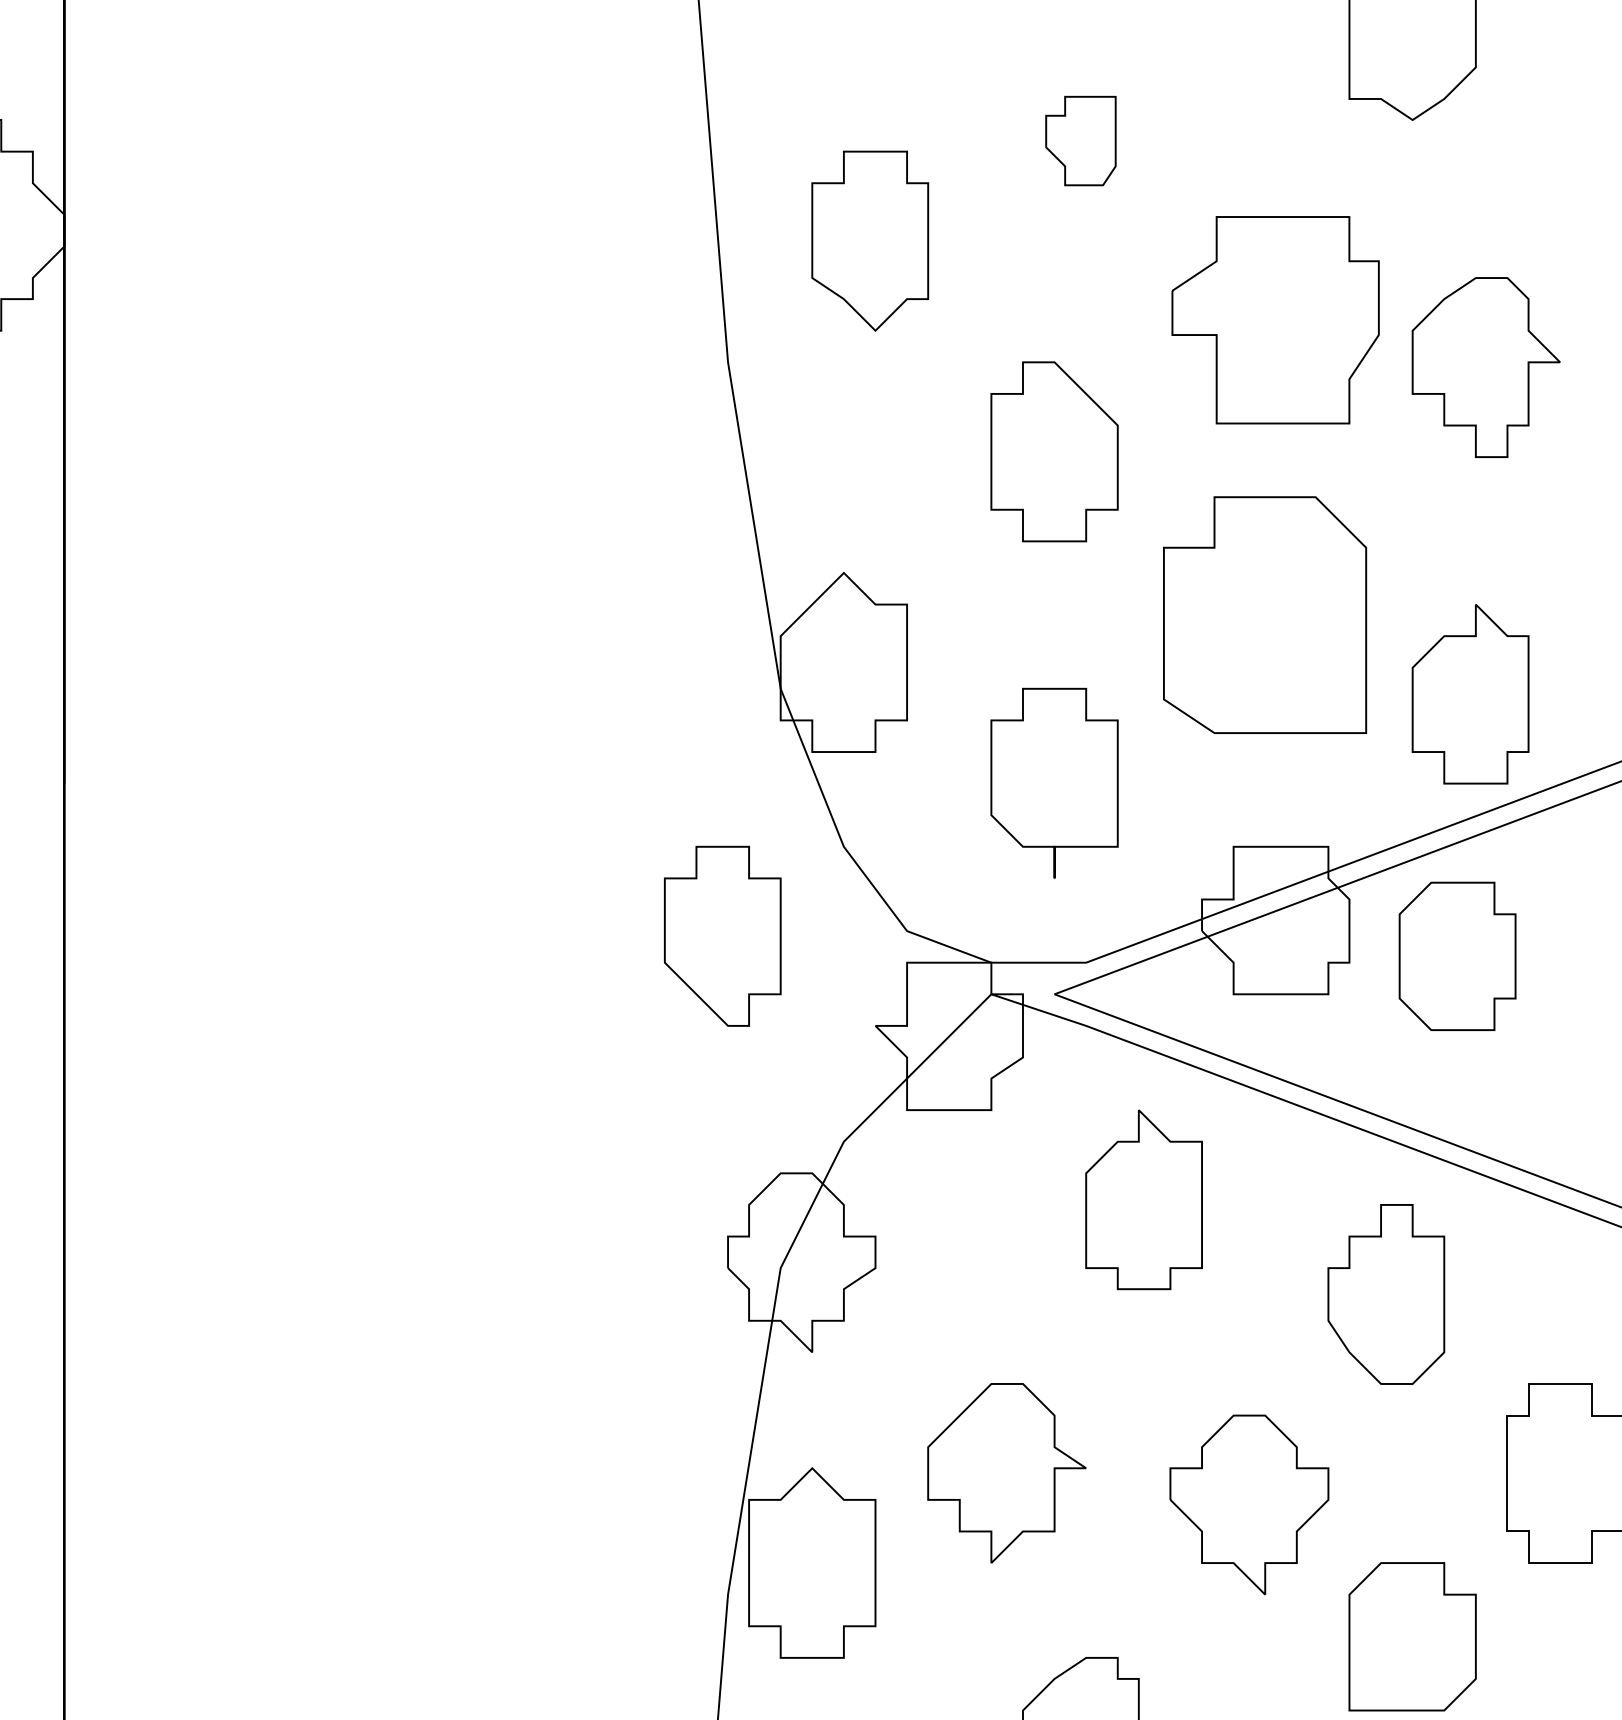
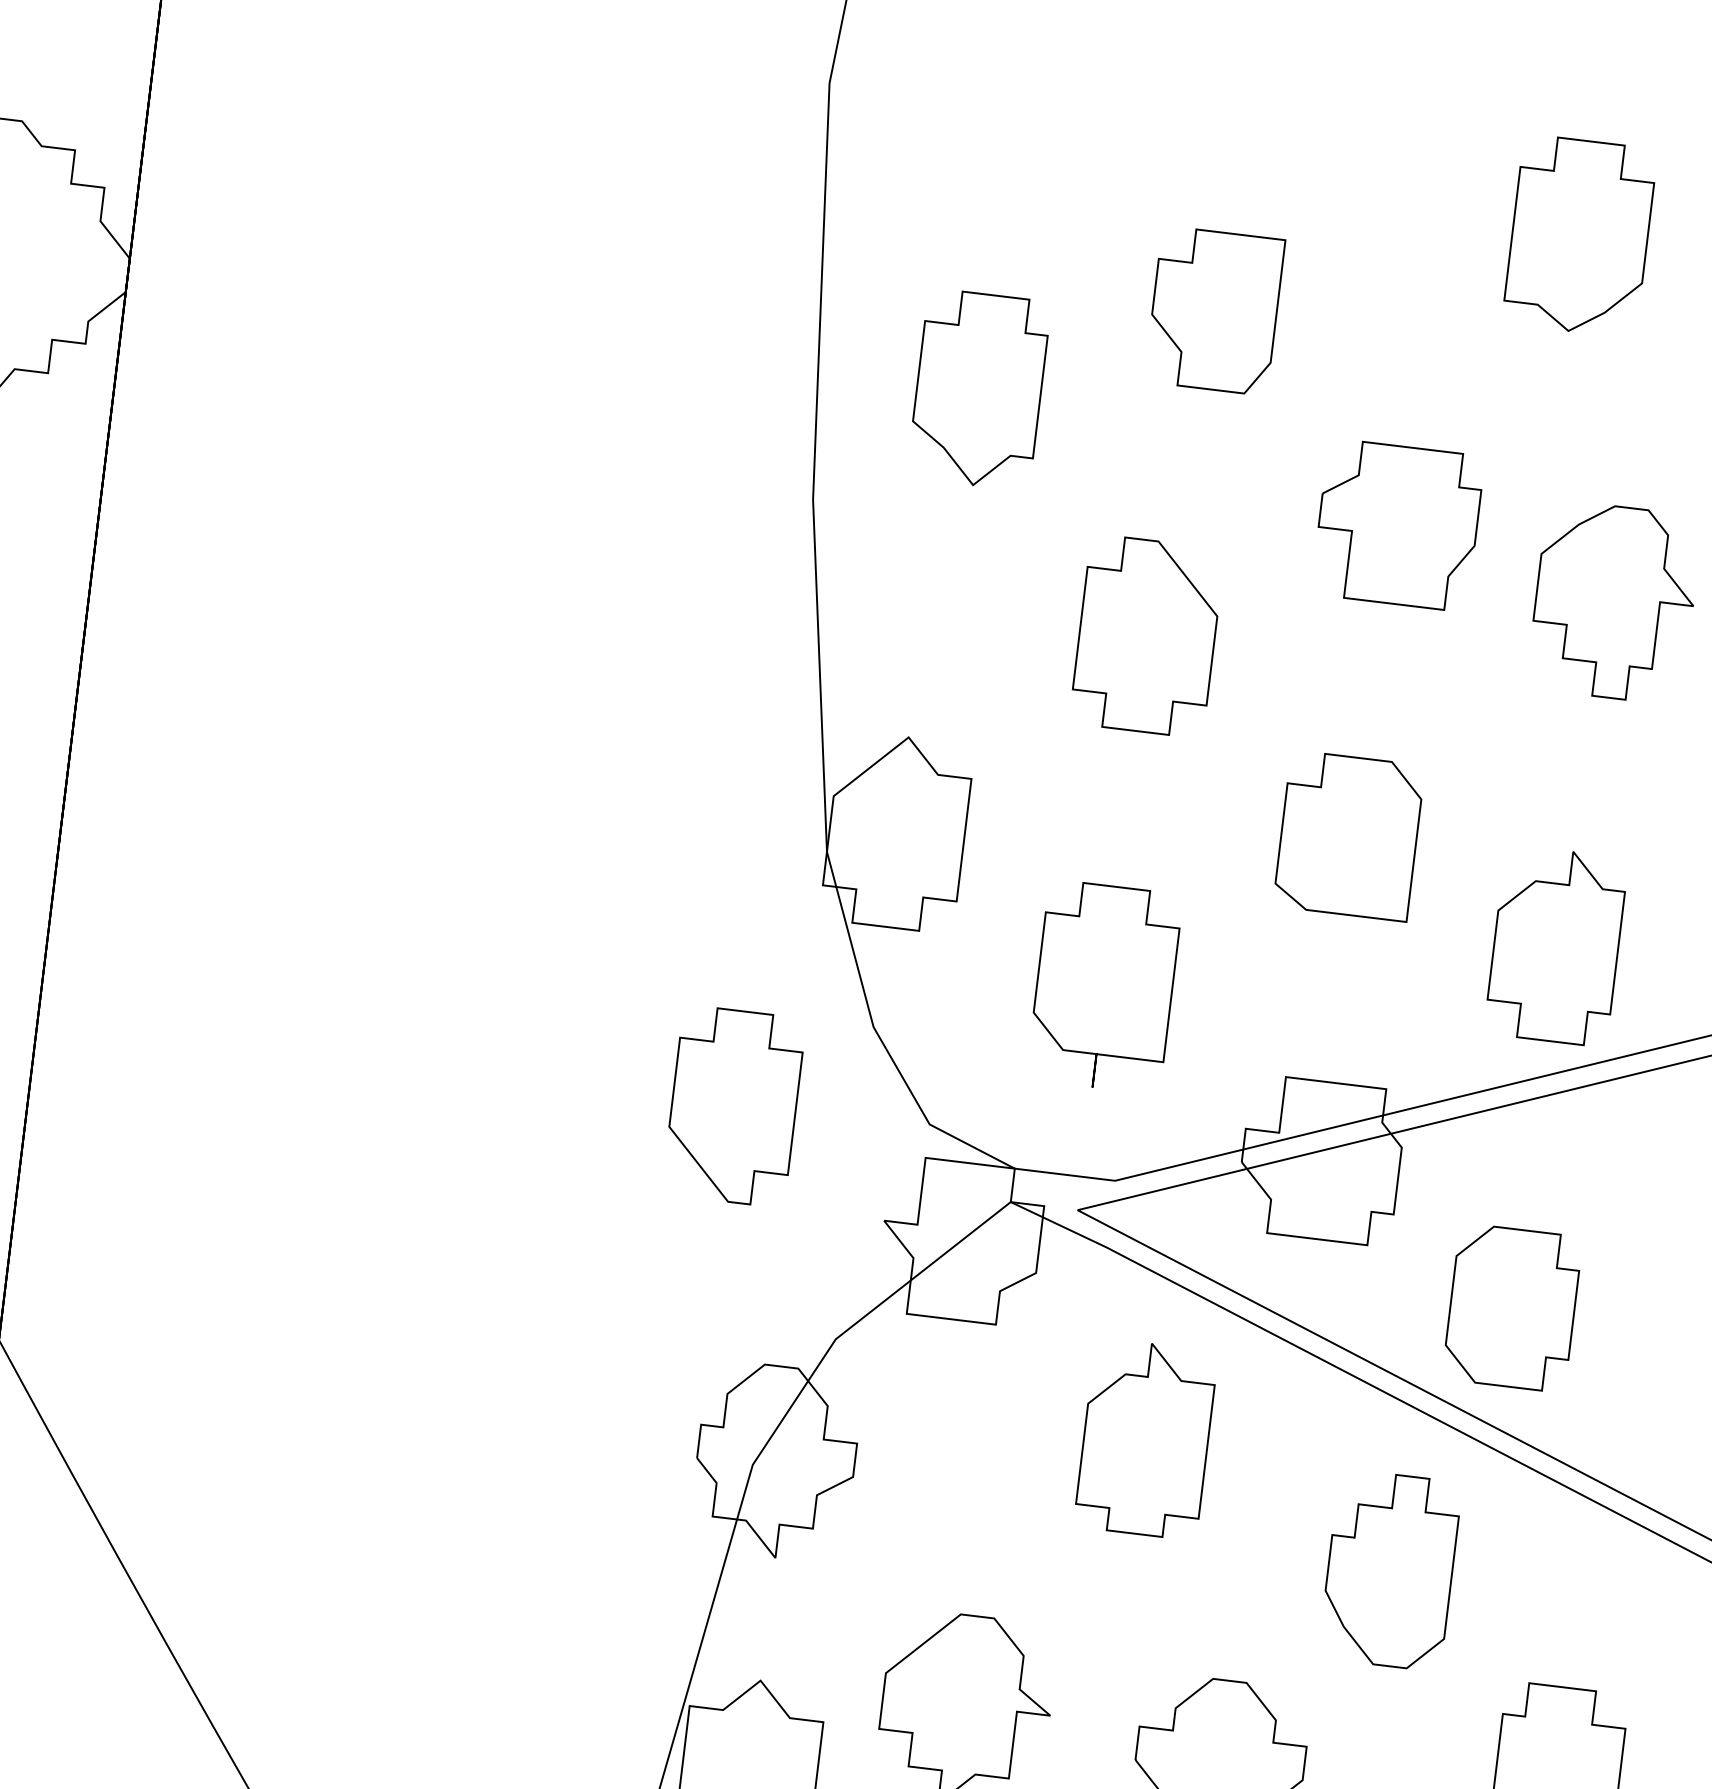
part: (1080, 140) -> (1214, 310), size x1.67
part: (1275, 319) -> (1397, 524), size x0.71
part: (1265, 614) -> (1349, 835), size x0.62
part: (1457, 955) -> (1512, 1307), moved

